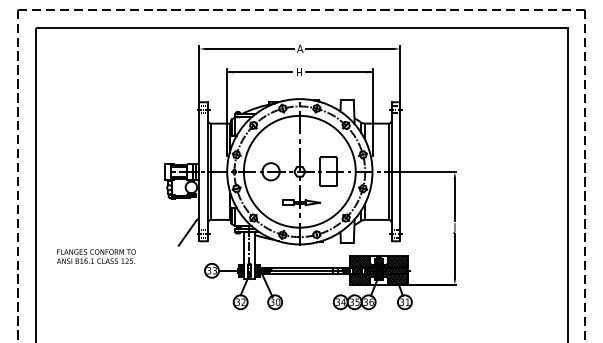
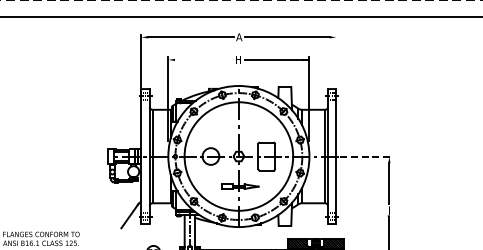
line: (259, 72) -> (199, 60), removed
line: (400, 72) -> (336, 60), removed
line: (430, 171) -> (365, 156), solid -> dashed

